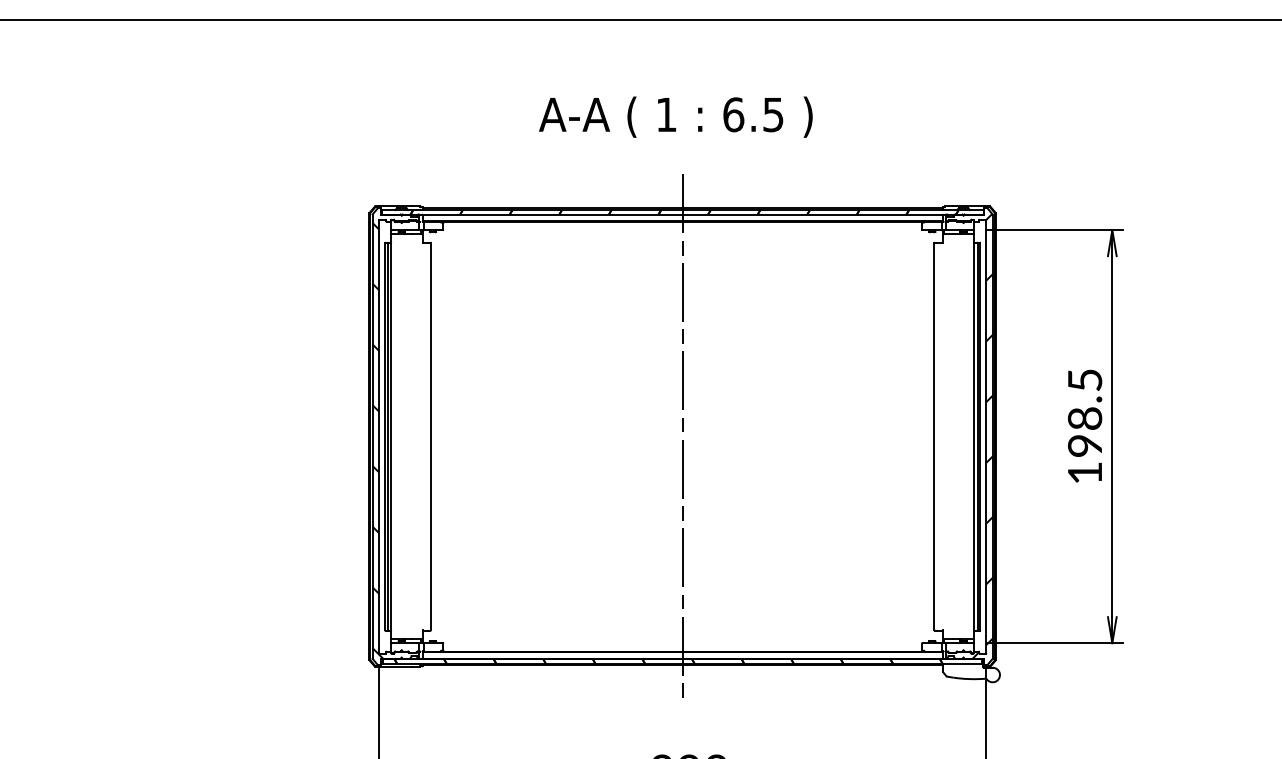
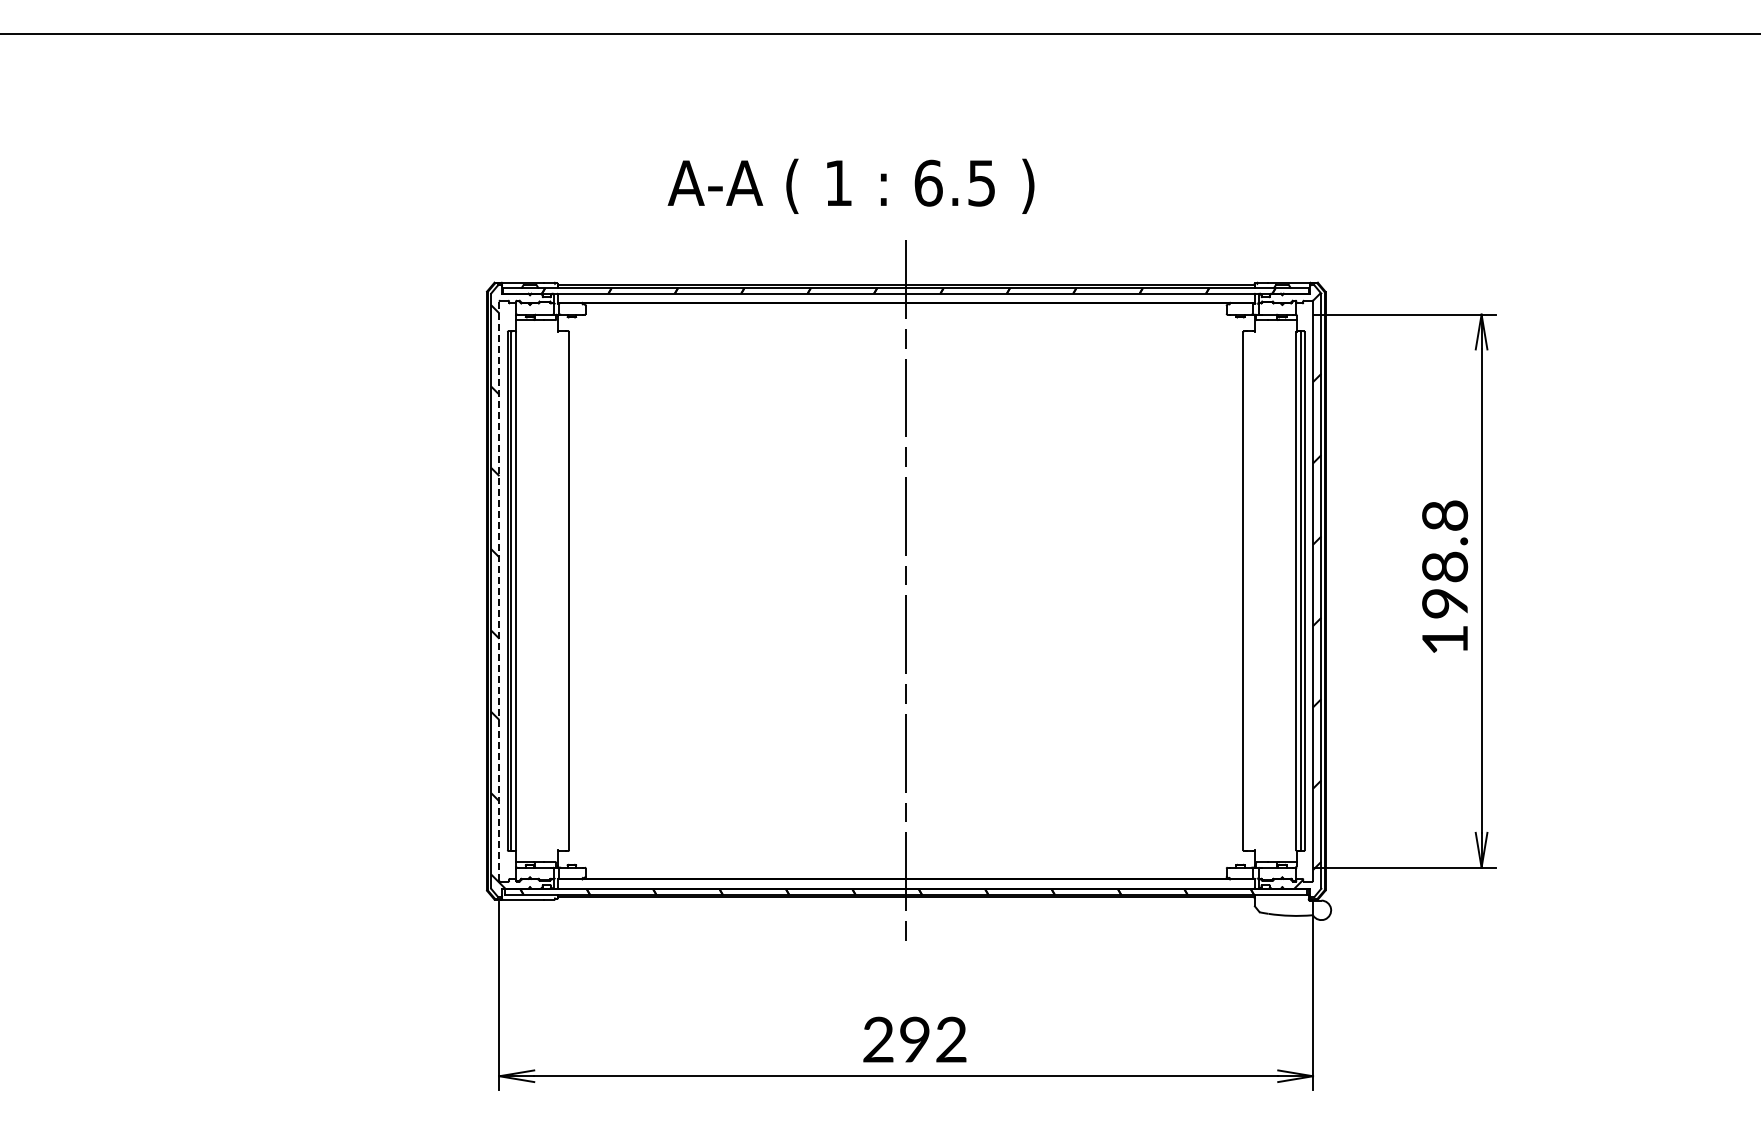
text: (675, 116) -> (850, 185), moved
text: (1085, 380) -> (1445, 515), 198.5 -> 198.8
line: (378, 436) -> (499, 591), solid -> dashed

